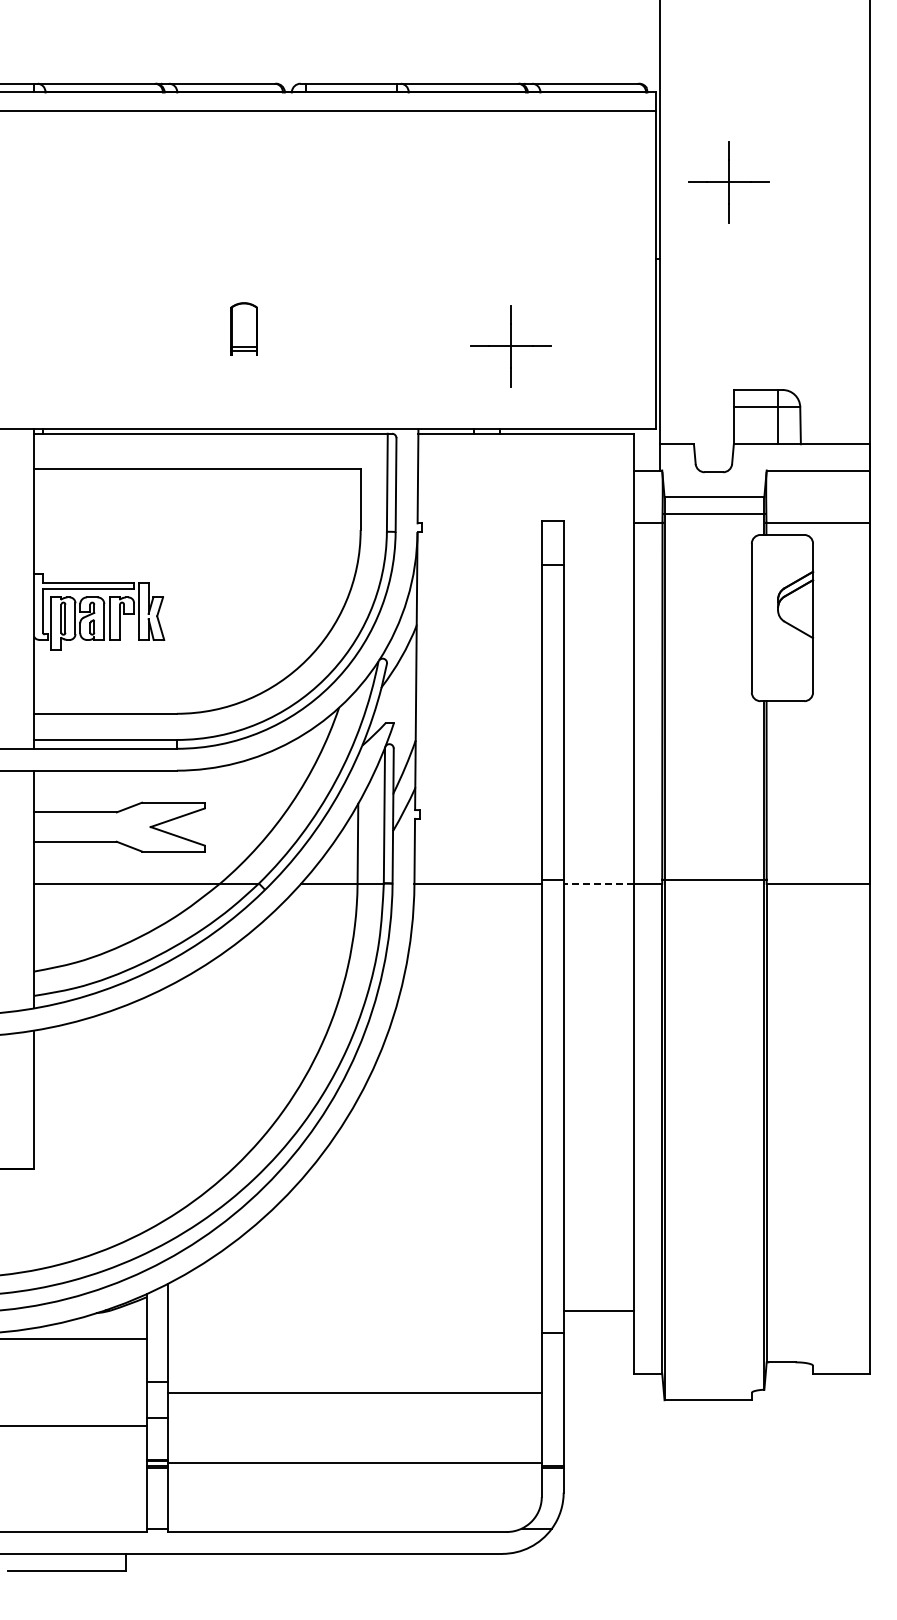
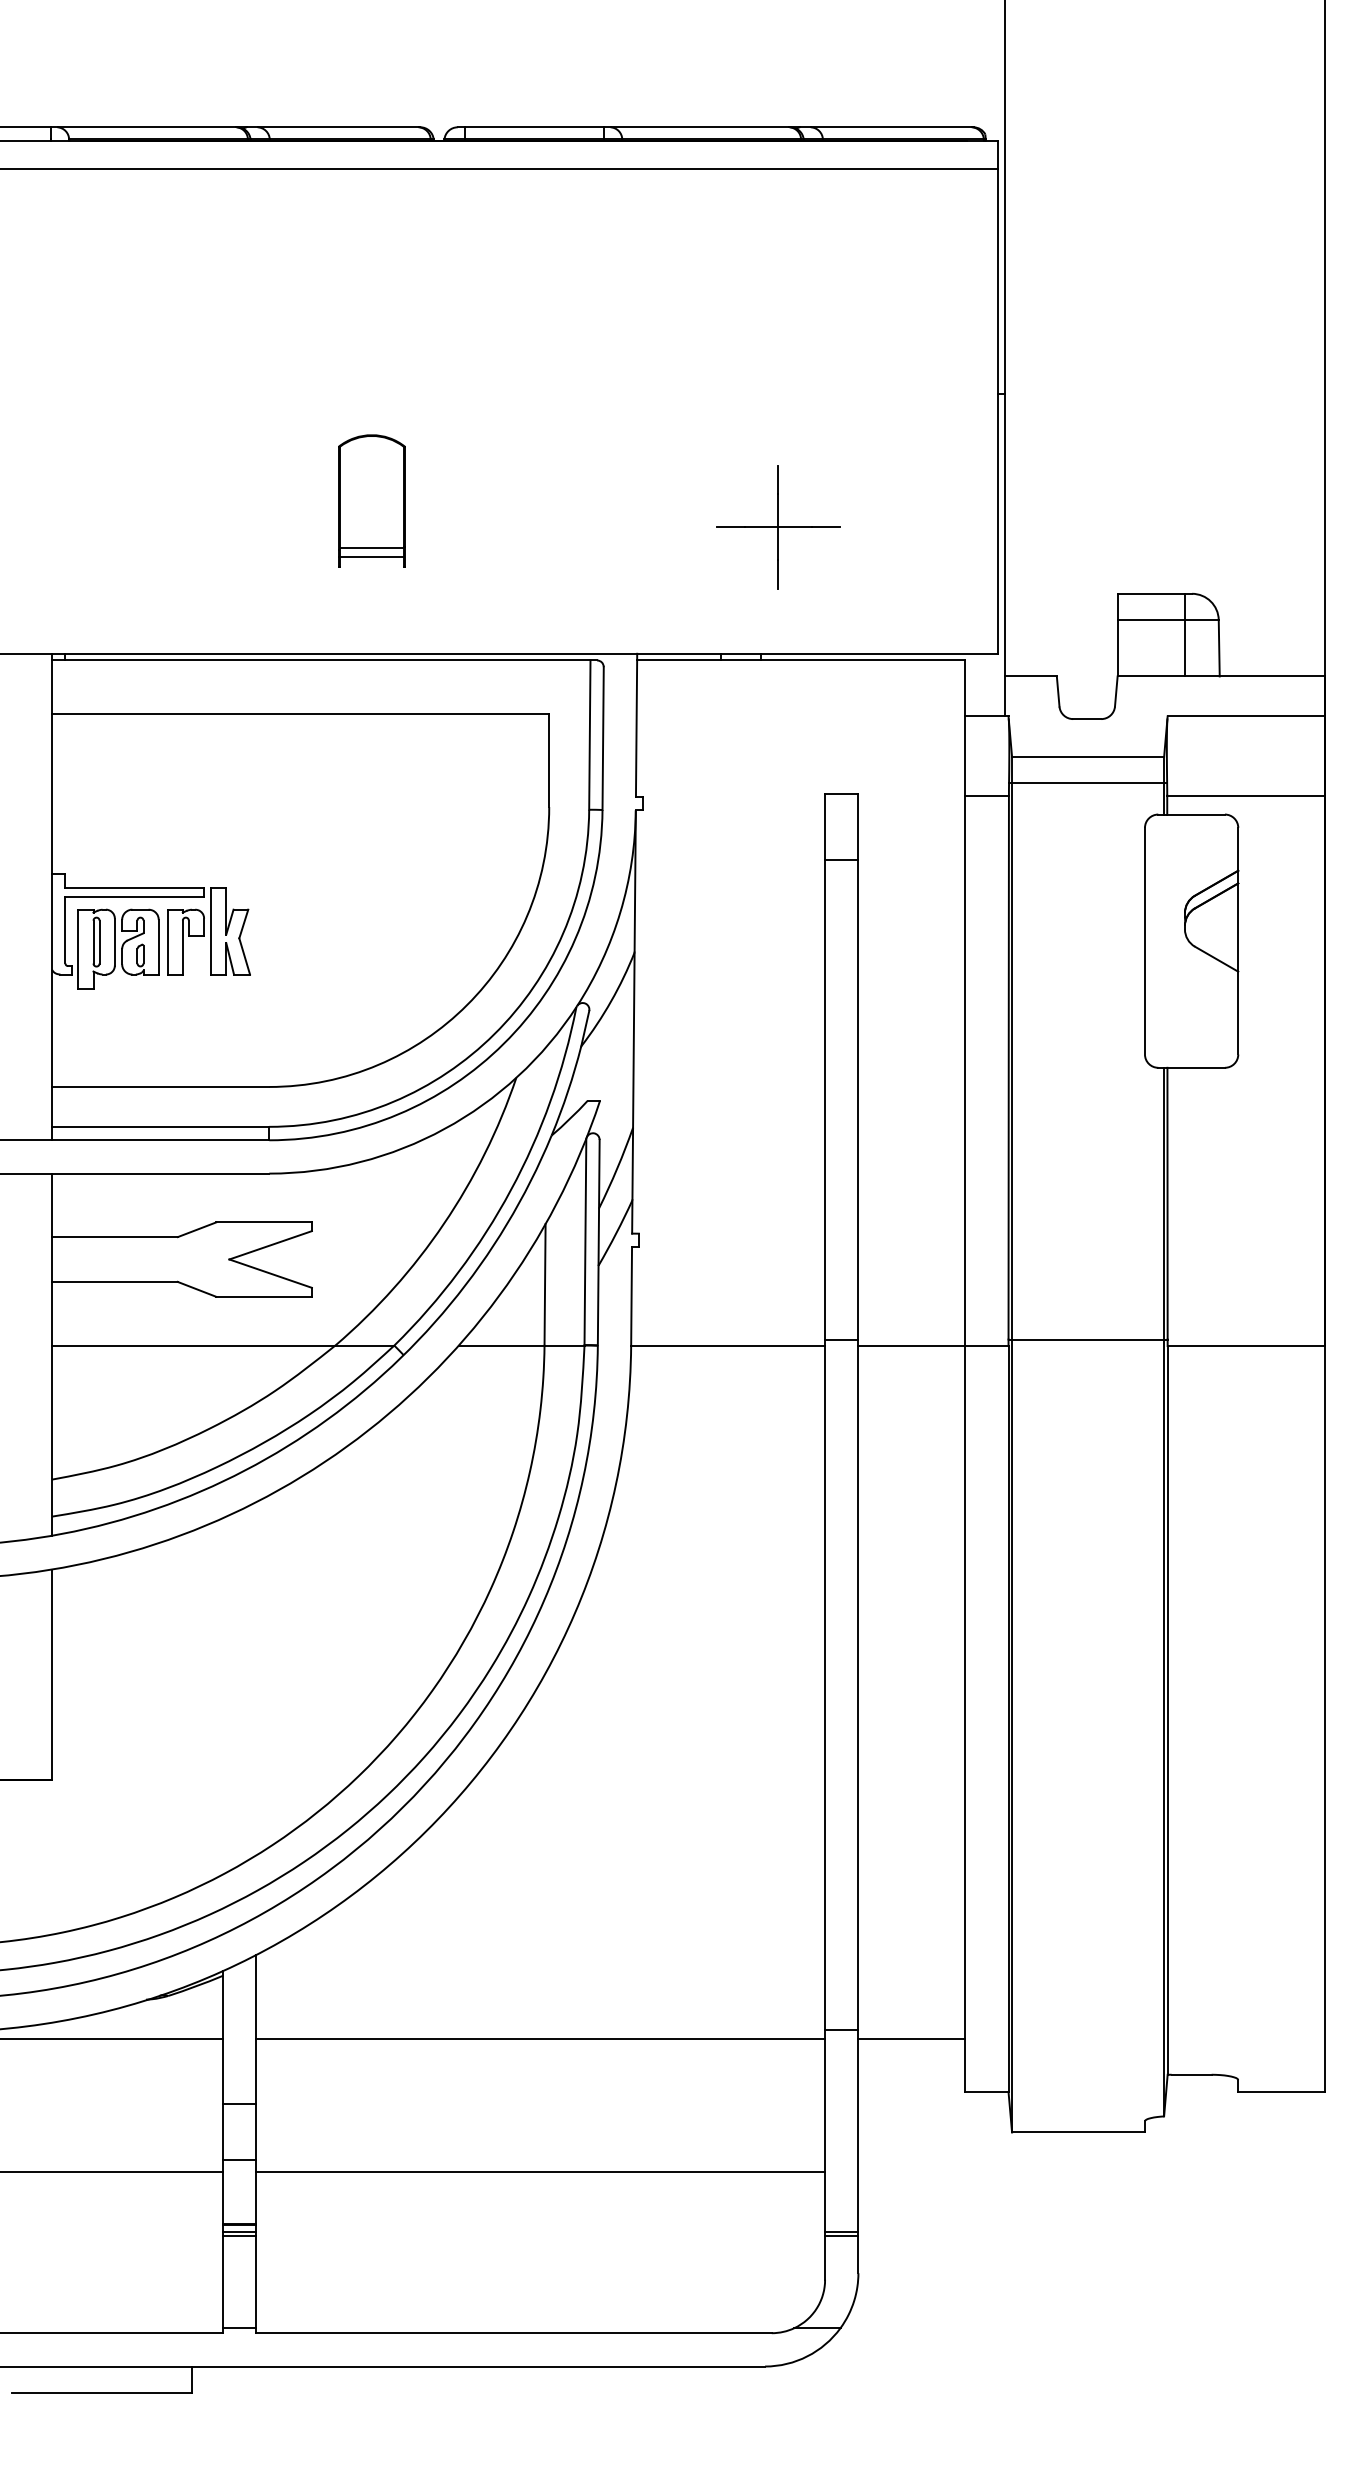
part: (728, 182) -> (1109, 277), removed
part: (243, 328) -> (370, 500), size x1.67
line: (598, 883) -> (911, 1345), dashed -> solid
line: (598, 1310) -> (911, 2038), moved
line: (354, 1392) -> (539, 2038), moved
line: (354, 1463) -> (539, 2172), moved

